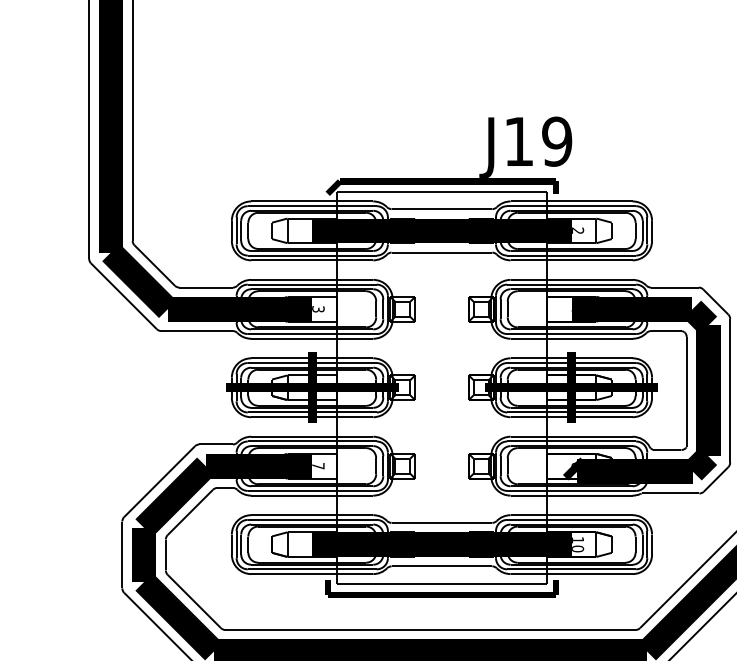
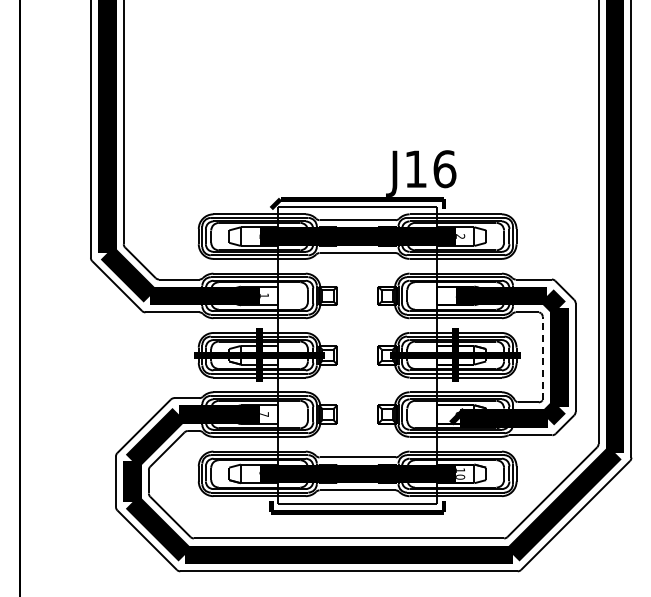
text: (556, 142) -> (444, 169), J19 -> J16
text: (318, 308) -> (264, 295), 3 -> 1
line: (686, 392) -> (542, 358), solid -> dashed

